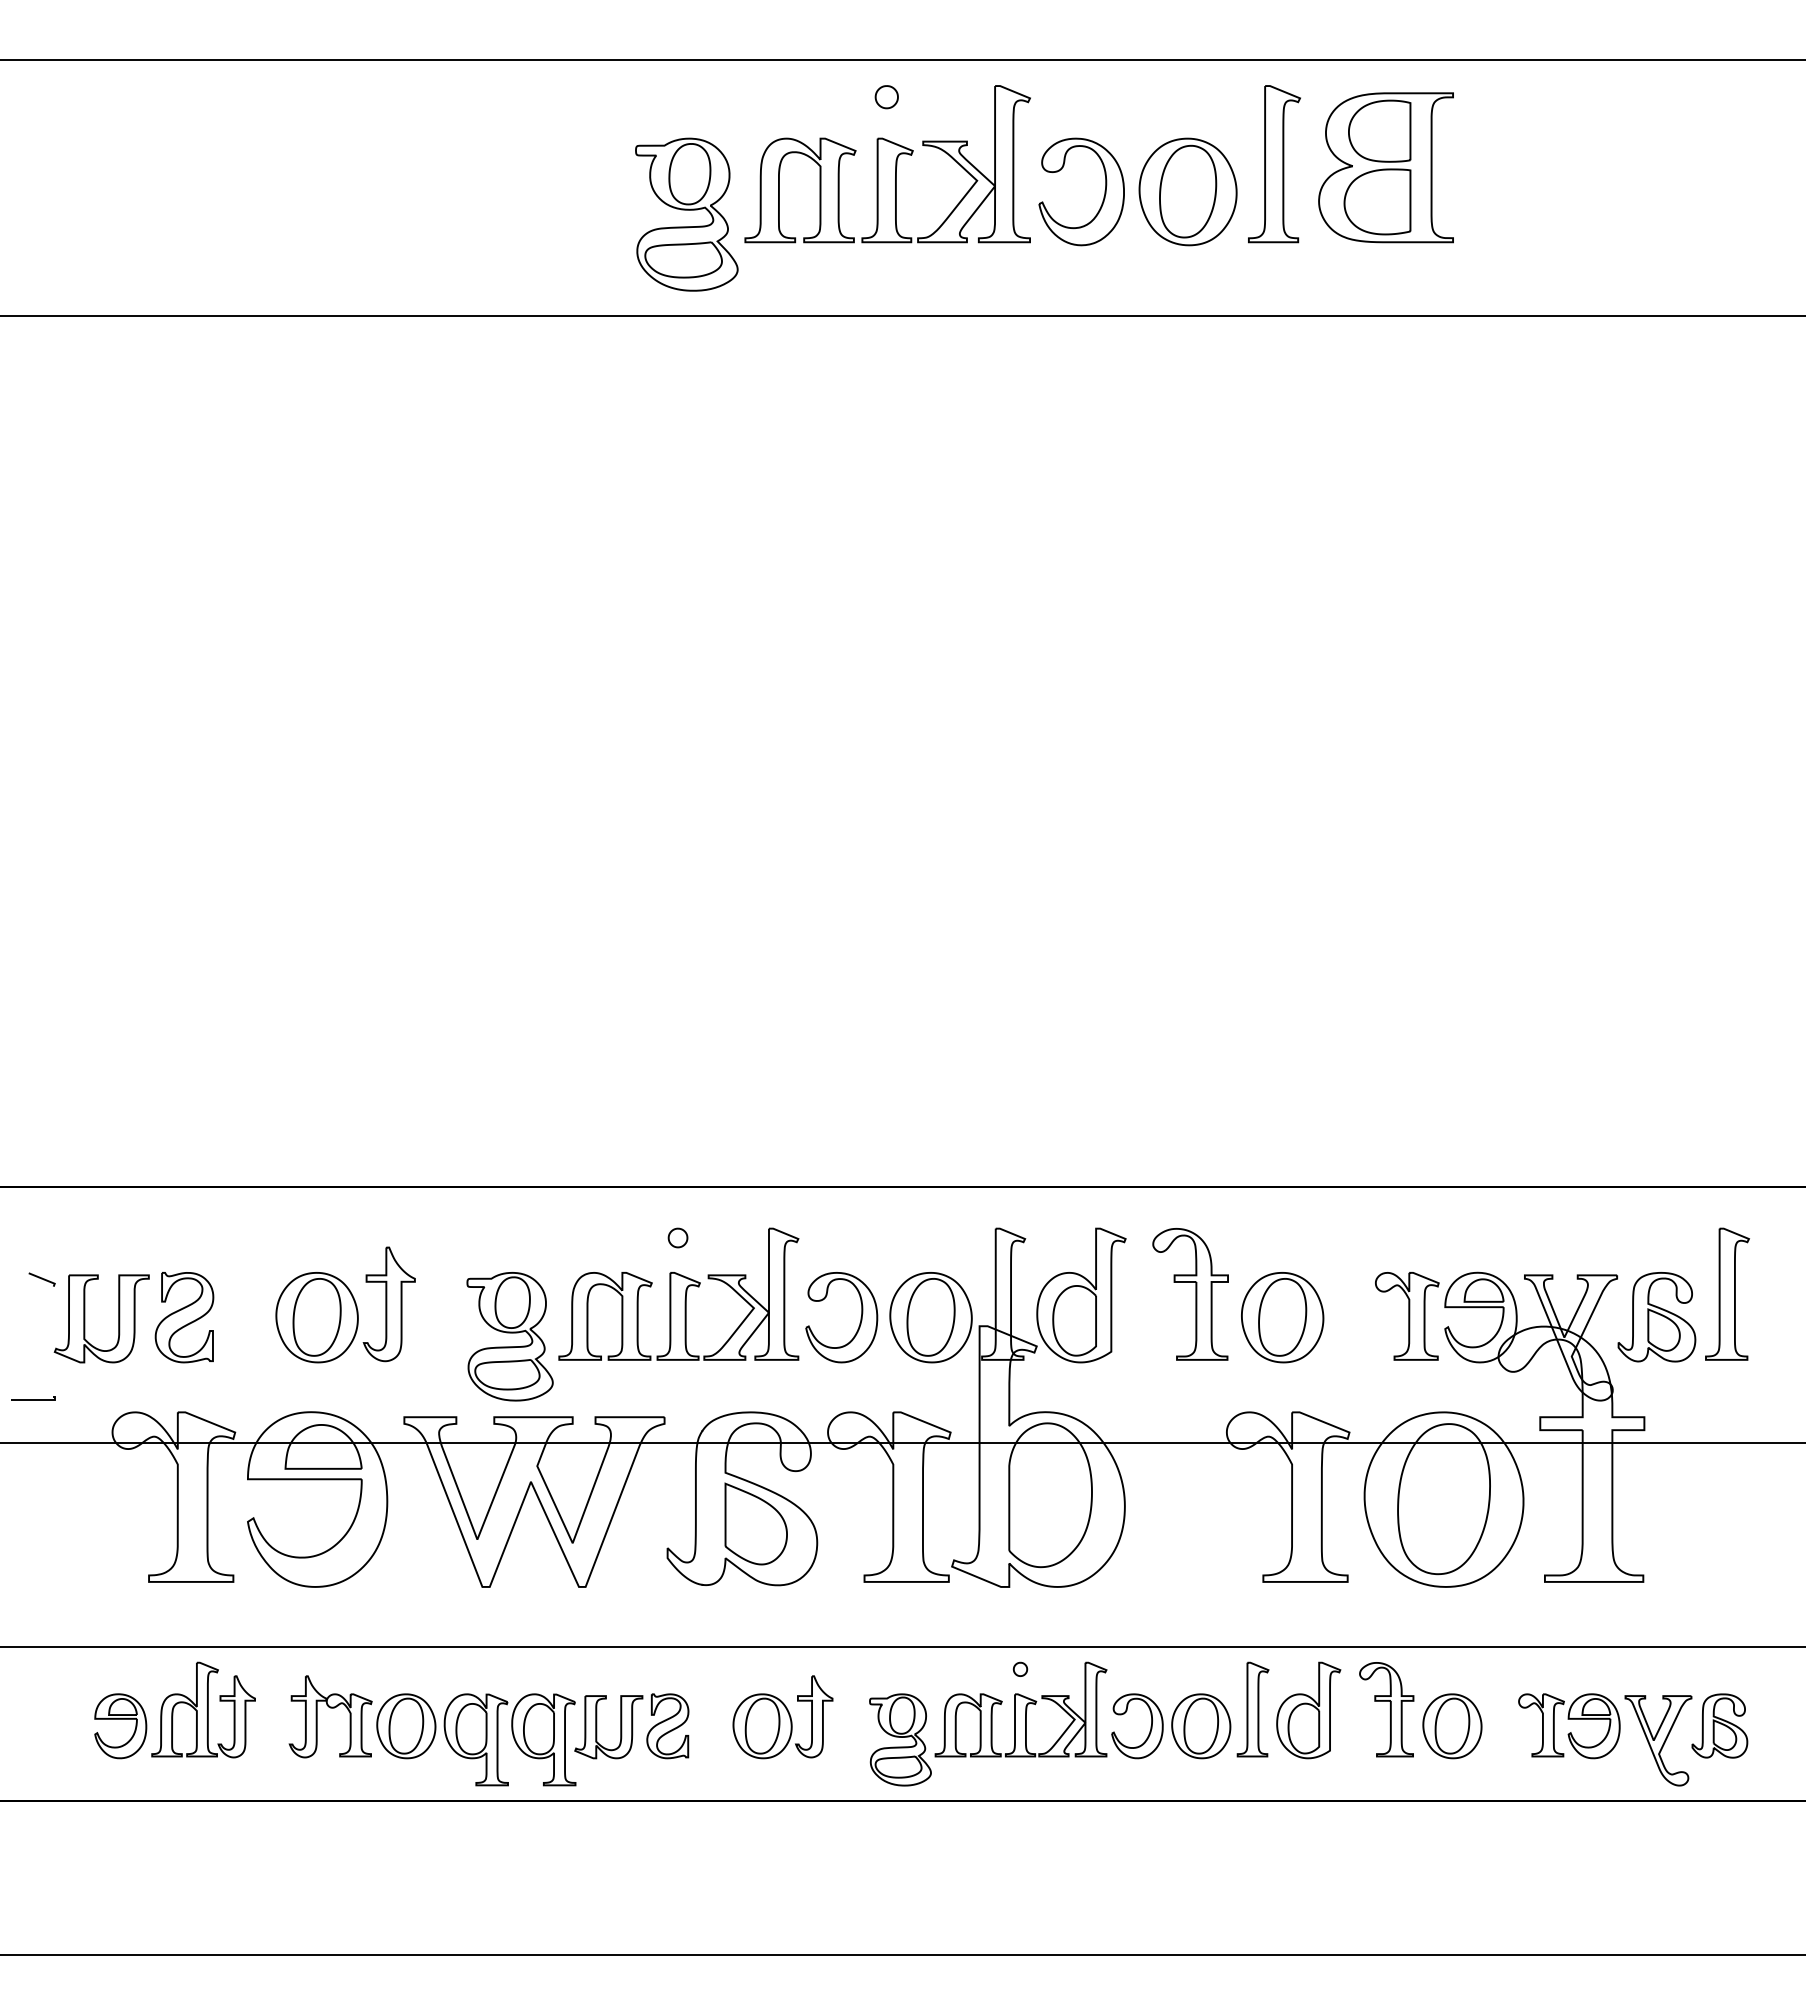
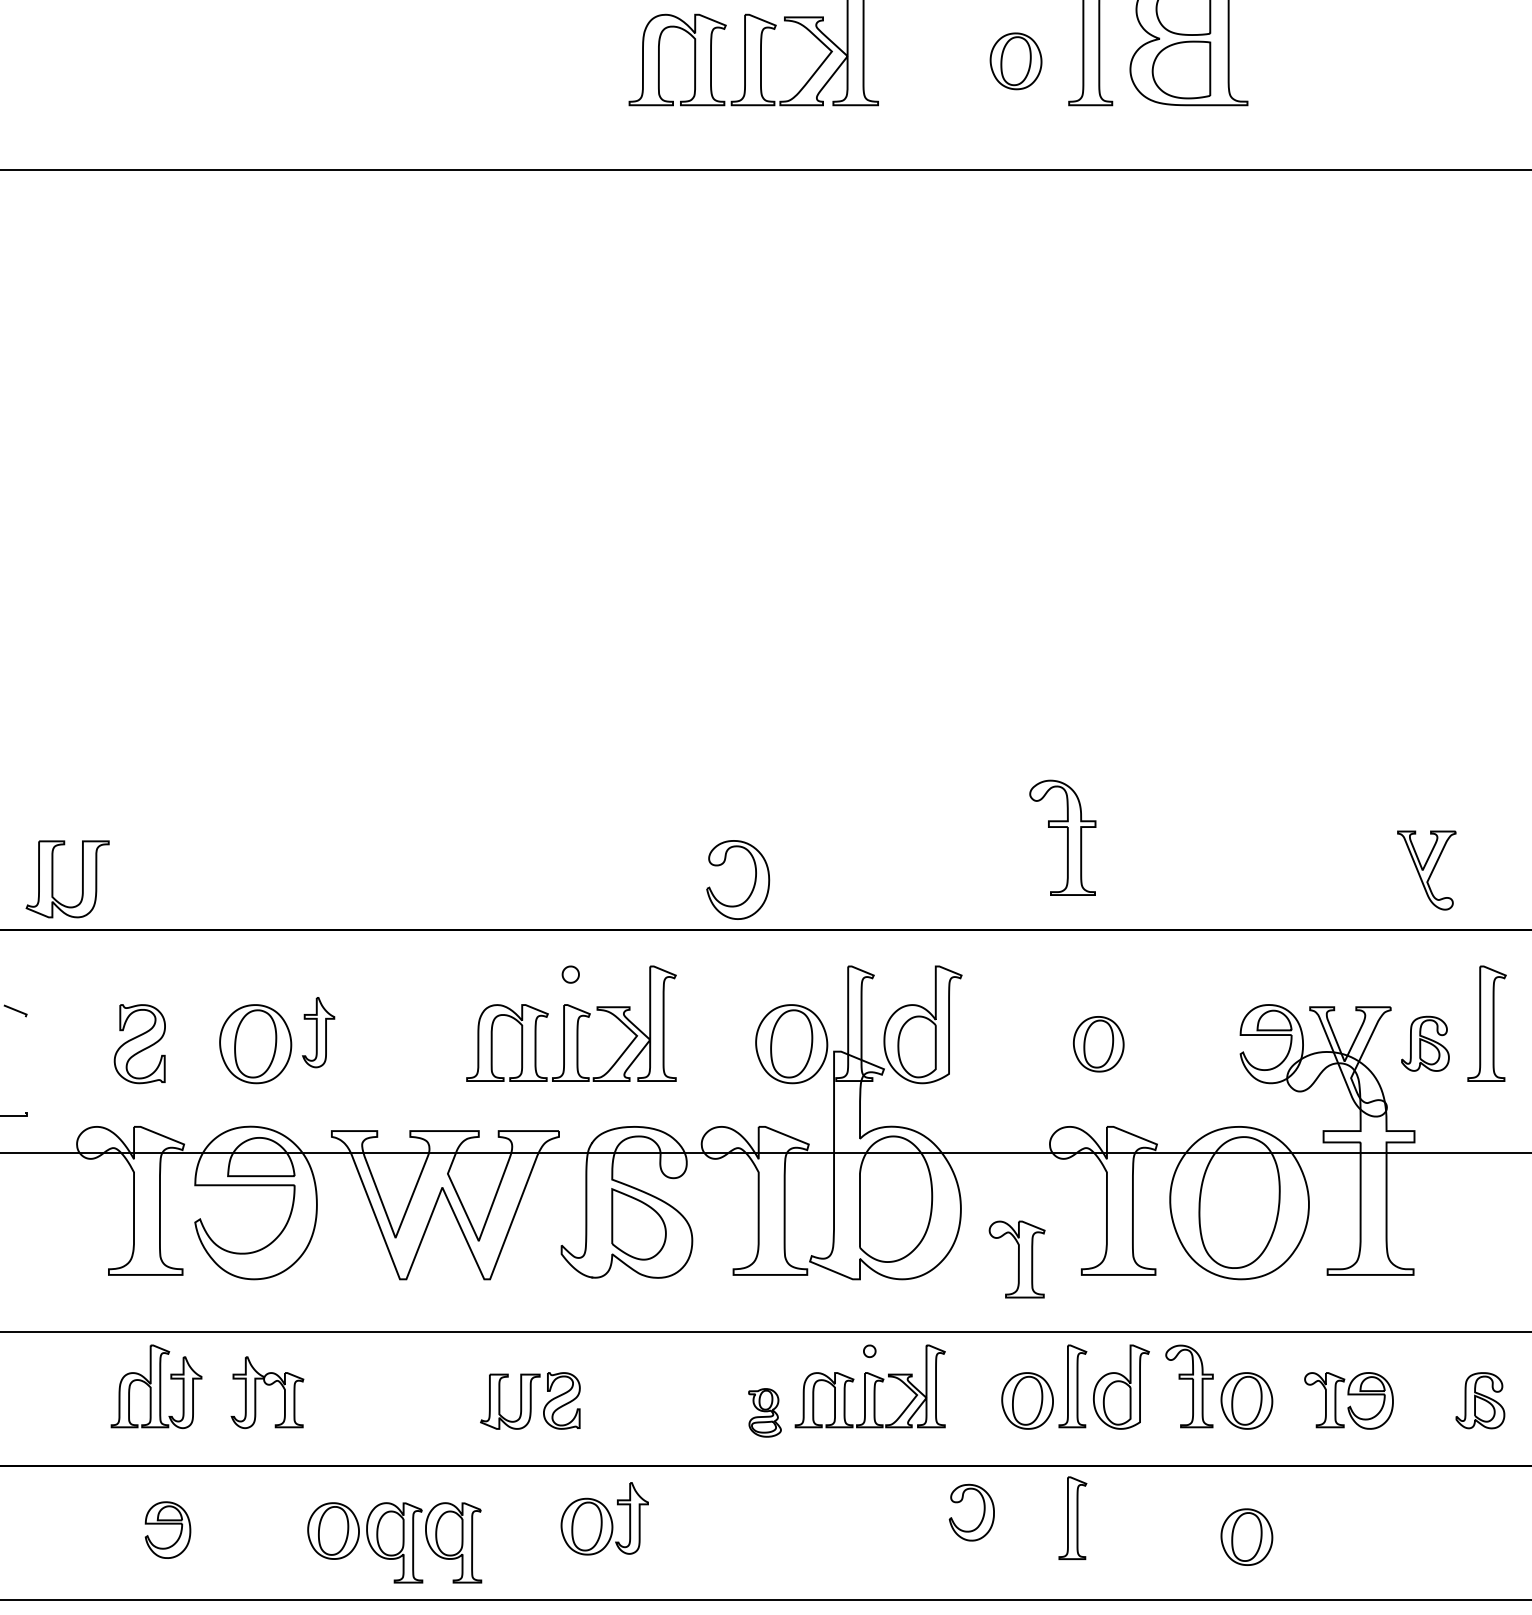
part: (1187, 191) -> (1015, 60), size x0.6
part: (1103, 196) -> (942, 65), removed
part: (686, 214) -> (578, 81), removed
part: (1190, 1294) -> (1062, 837), moved
part: (388, 1304) -> (317, 1032), size x0.7
part: (1407, 1316) -> (1017, 1259), moved
part: (1282, 1317) -> (1098, 1044), size x0.7
part: (1656, 1317) -> (1425, 1044), size x0.7
part: (85, 1318) -> (53, 879), moved
part: (859, 1323) -> (753, 885), moved
part: (509, 1336) -> (423, 1060), removed
part: (782, 1717) -> (604, 1519), moved
part: (120, 1719) -> (167, 1524), moved
part: (1150, 1726) -> (983, 1512), moved
part: (476, 1739) -> (394, 1542), moved
part: (900, 1739) -> (765, 1412), size x0.6
part: (1658, 1740) -> (1426, 870), moved
part: (1252, 1860) -> (1072, 1518), added
part: (1452, 1882) -> (1246, 1537), added

